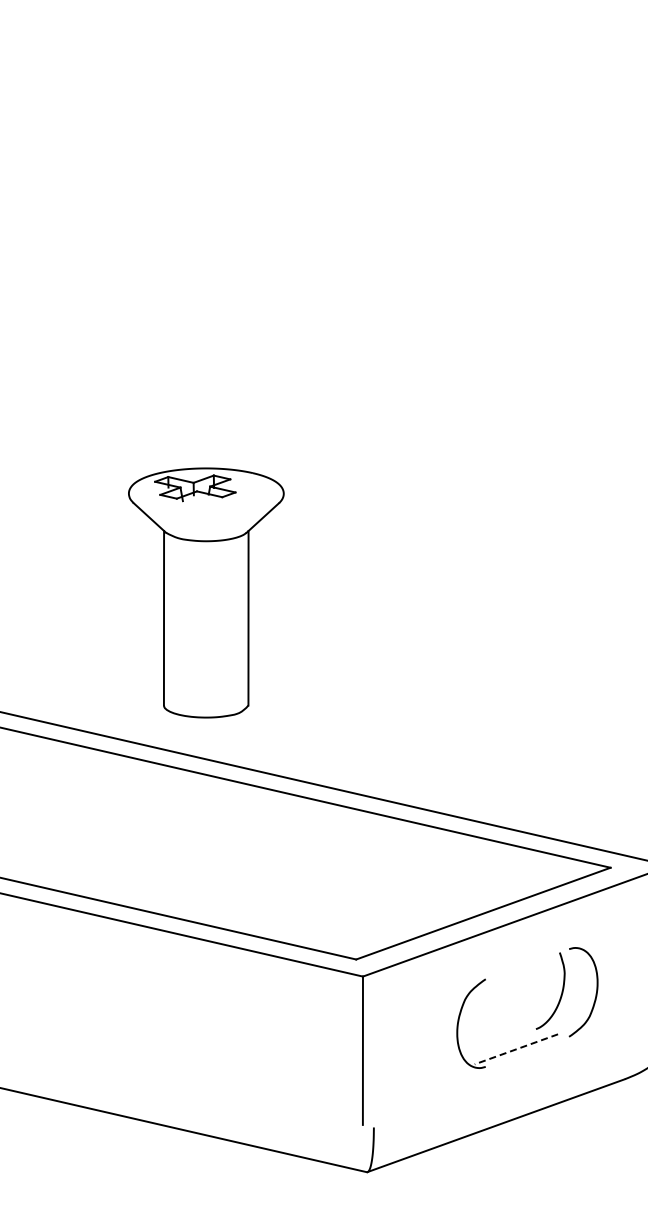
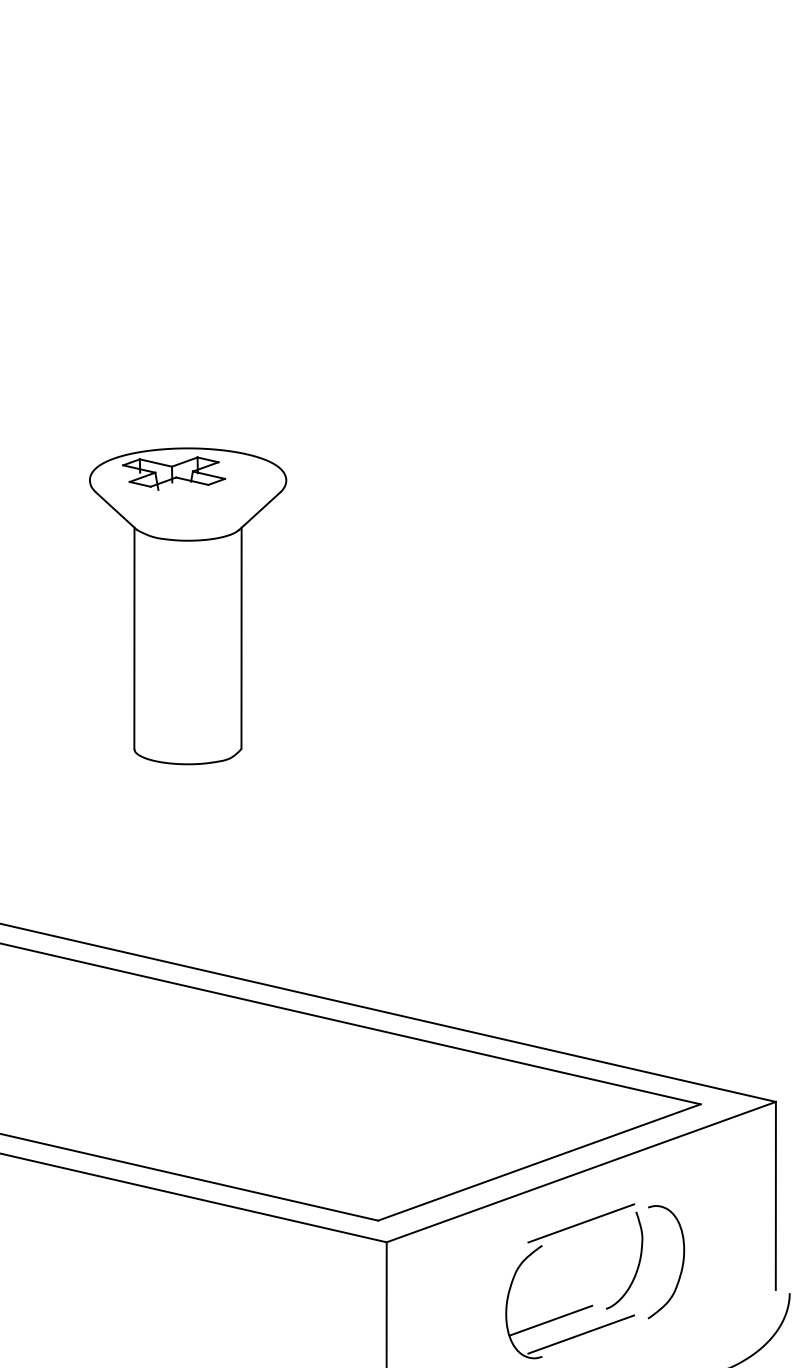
part: (206, 592) -> (188, 605), moved
line: (516, 961) -> (581, 1223), added
line: (492, 1038) -> (550, 1320), added
line: (515, 1049) -> (580, 1334), dashed -> solid

